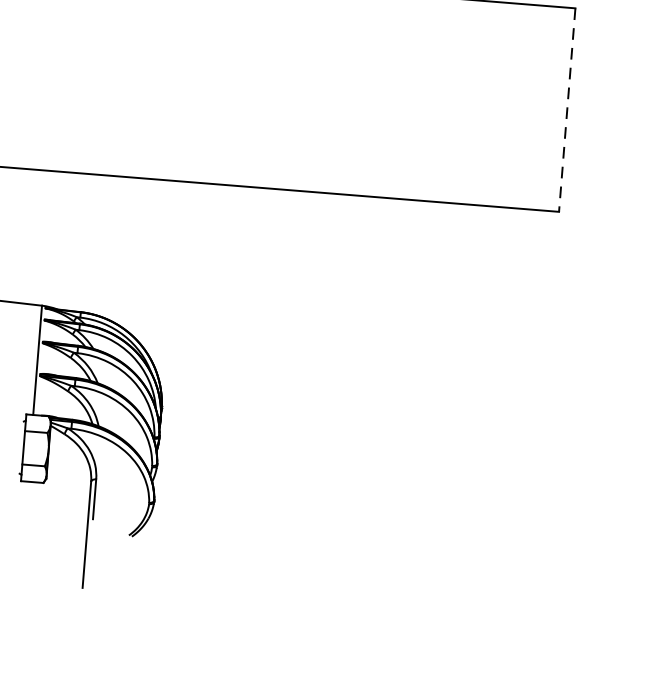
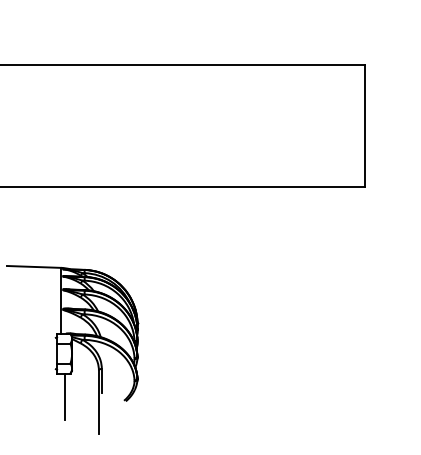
line: (567, 111) -> (365, 126), dashed -> solid
line: (30, 520) -> (64, 396), added

